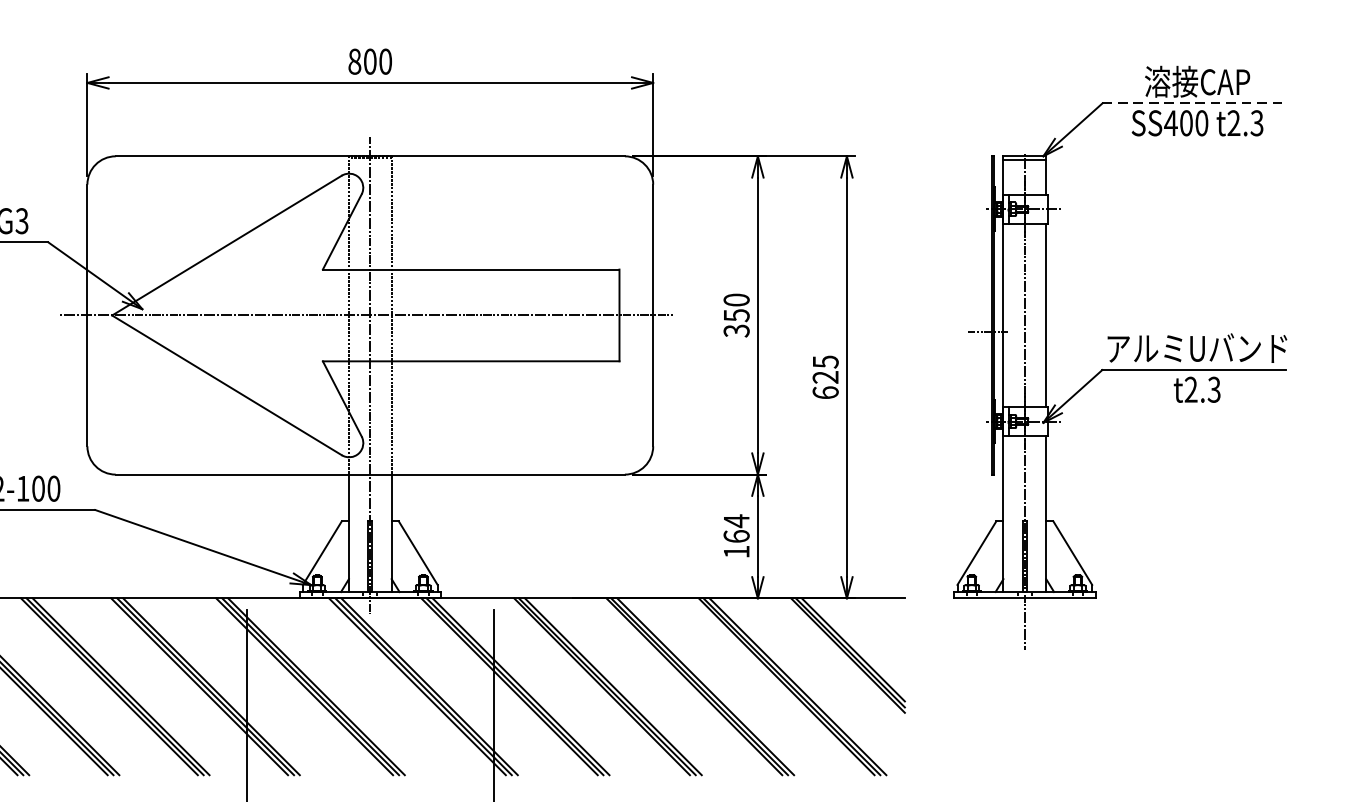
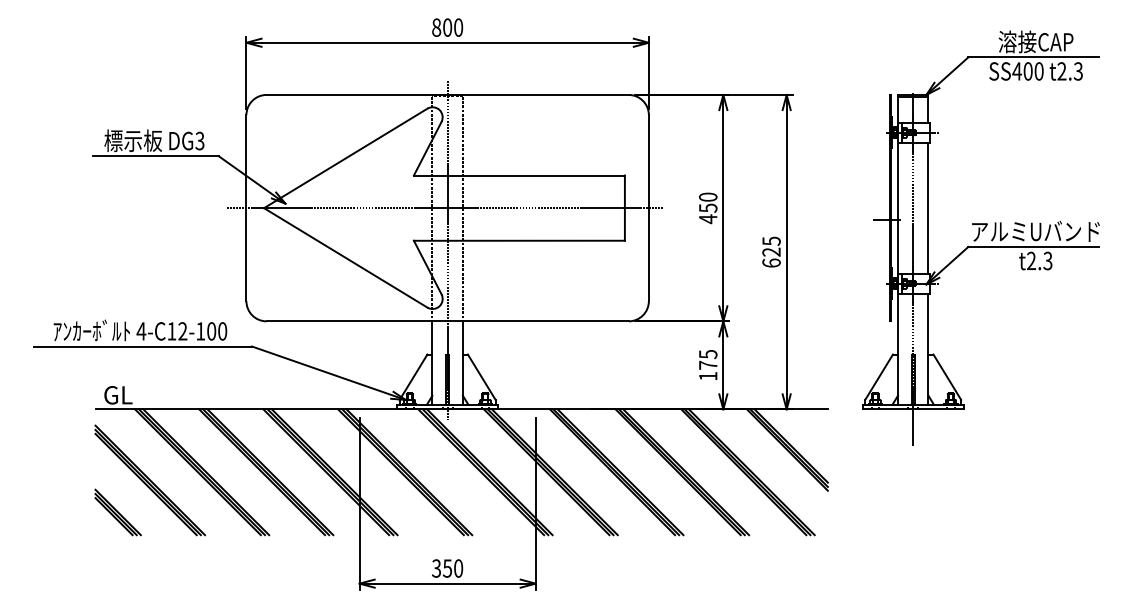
line: (1195, 103) -> (1034, 57), dashed -> solid
text: (737, 331) -> (708, 219), 350 -> 450
text: (737, 528) -> (708, 359), 164 -> 175

